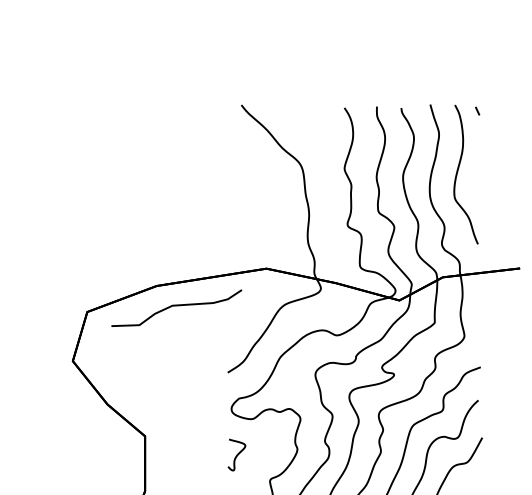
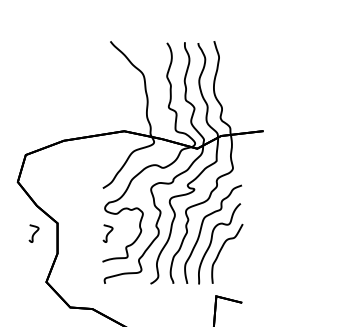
part: (465, 174) -> (233, 79), removed
curve: (175, 307) -> (74, 152), removed
curve: (101, 454) -> (33, 233), added

